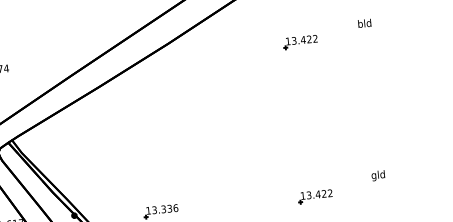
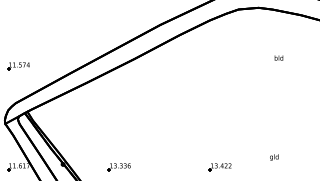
text: (363, 22) -> (278, 57), moved
part: (299, 42) -> (219, 66), removed
text: (378, 175) -> (274, 157), moved

